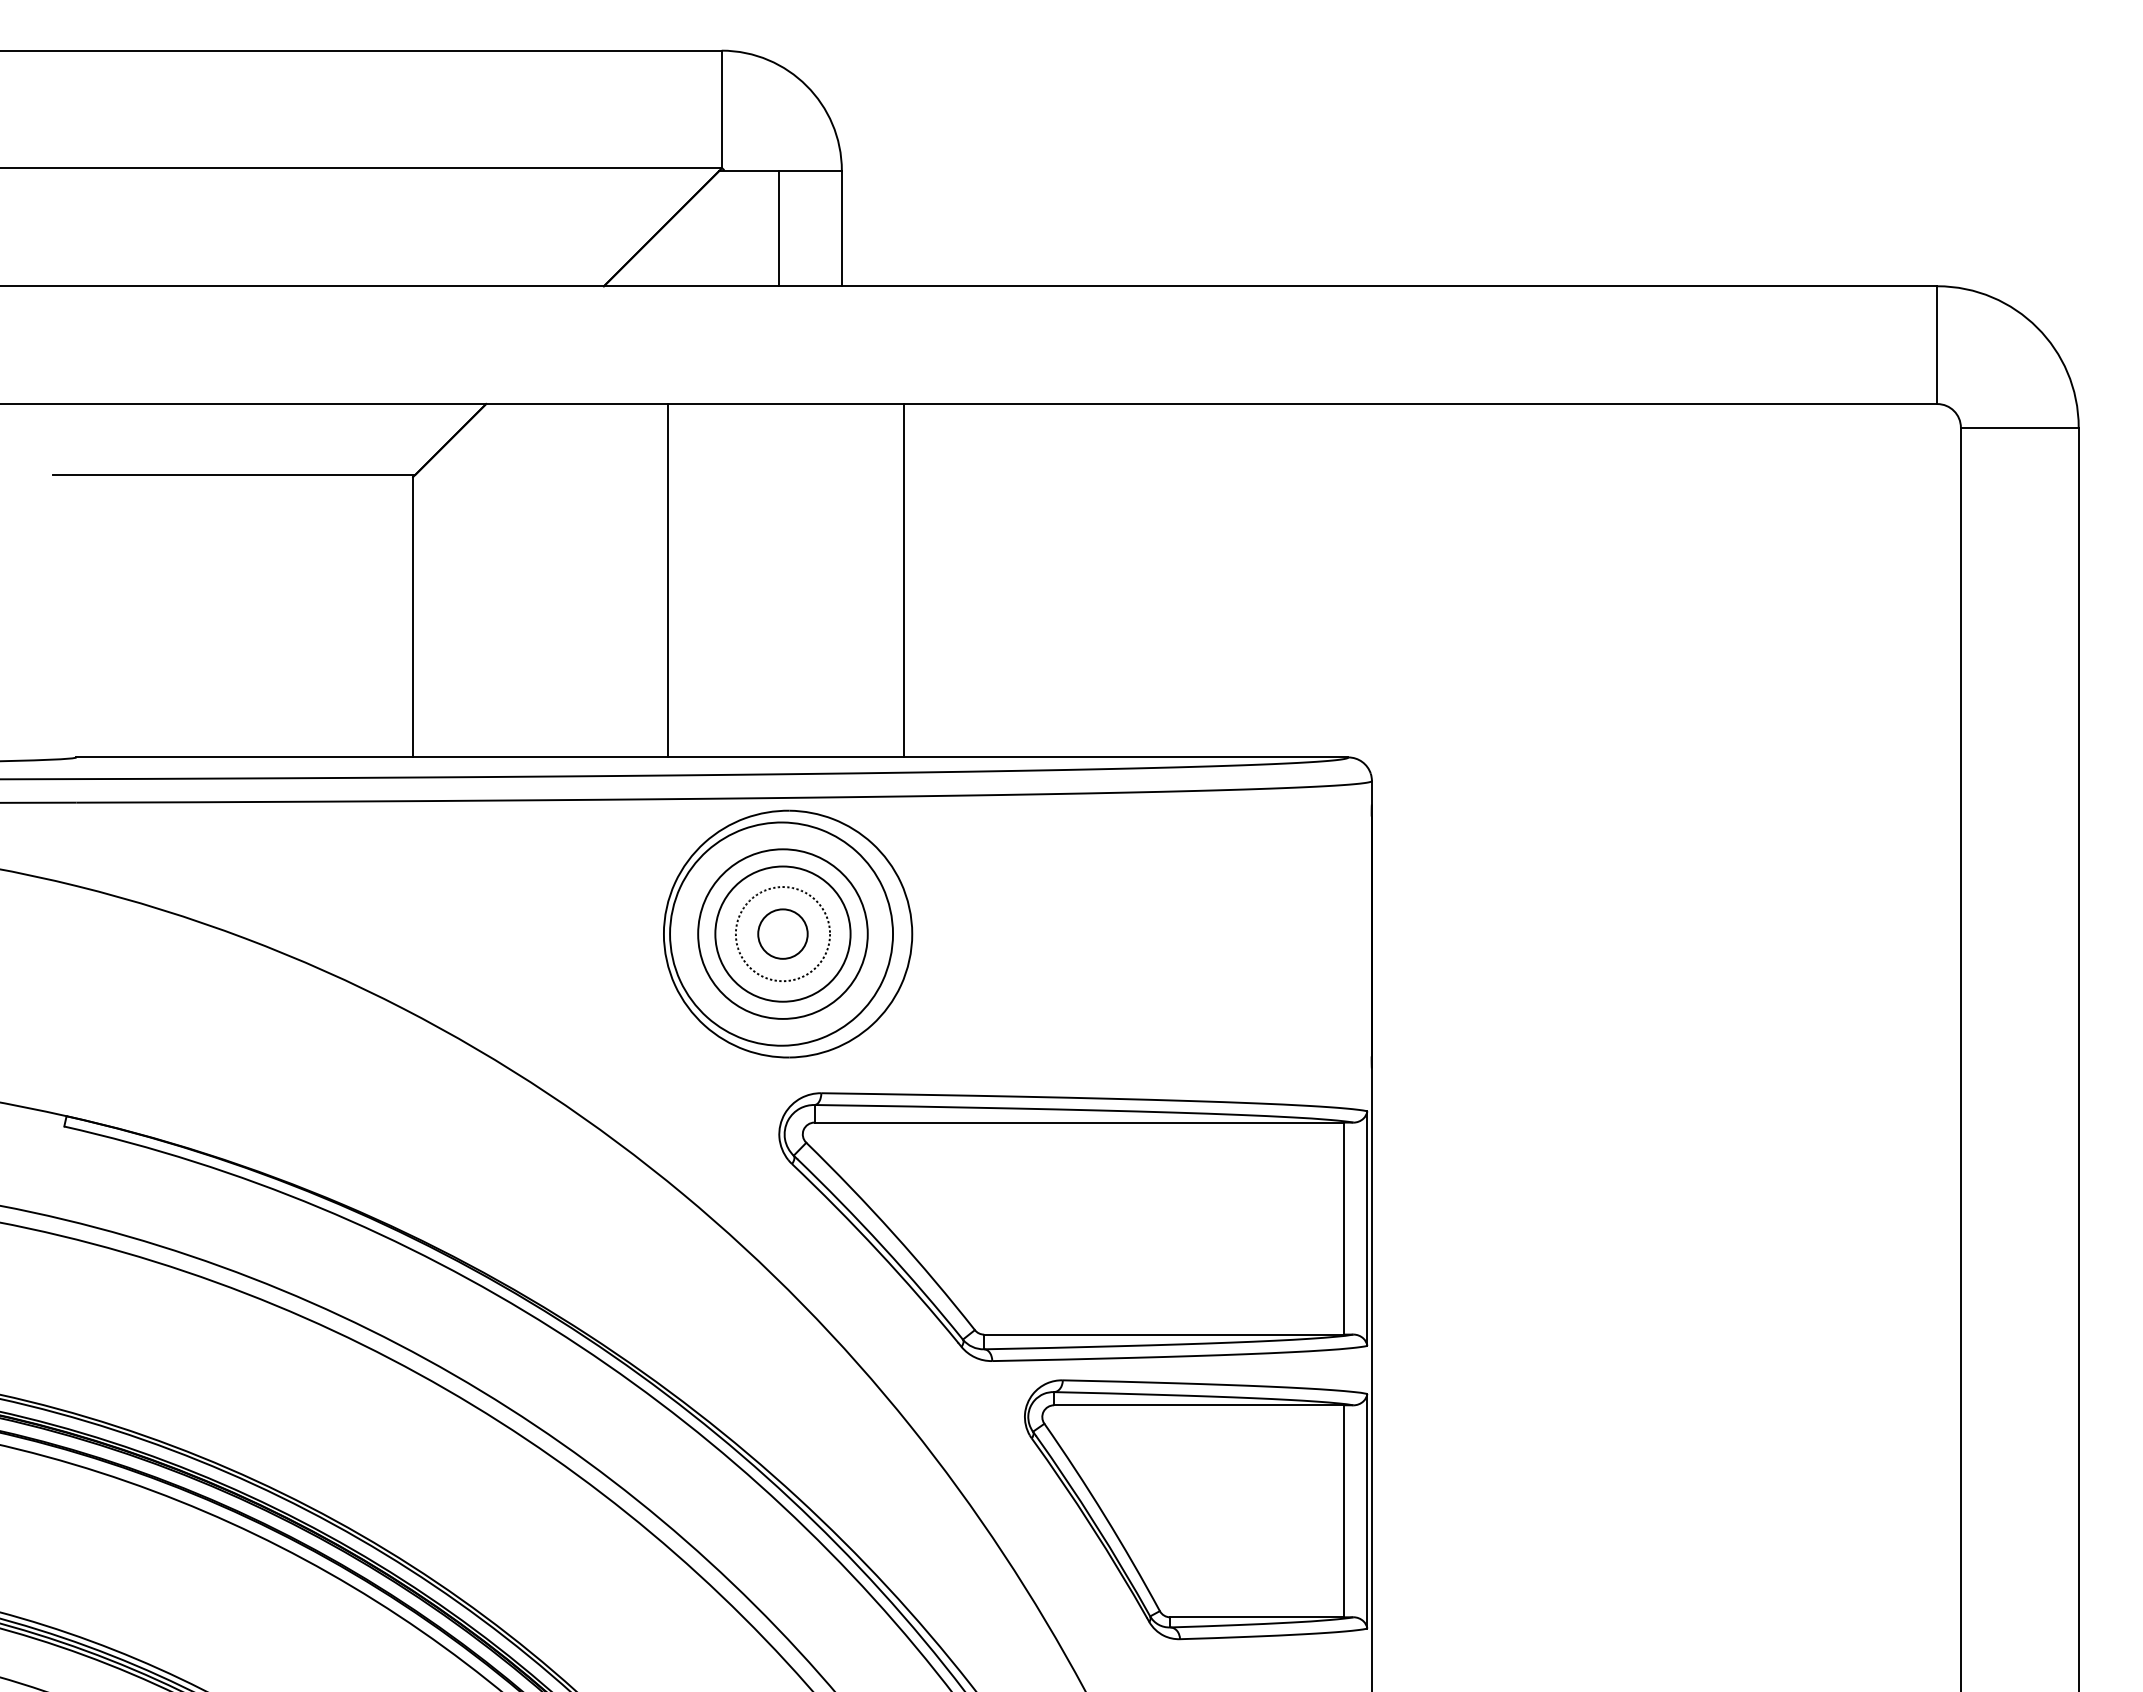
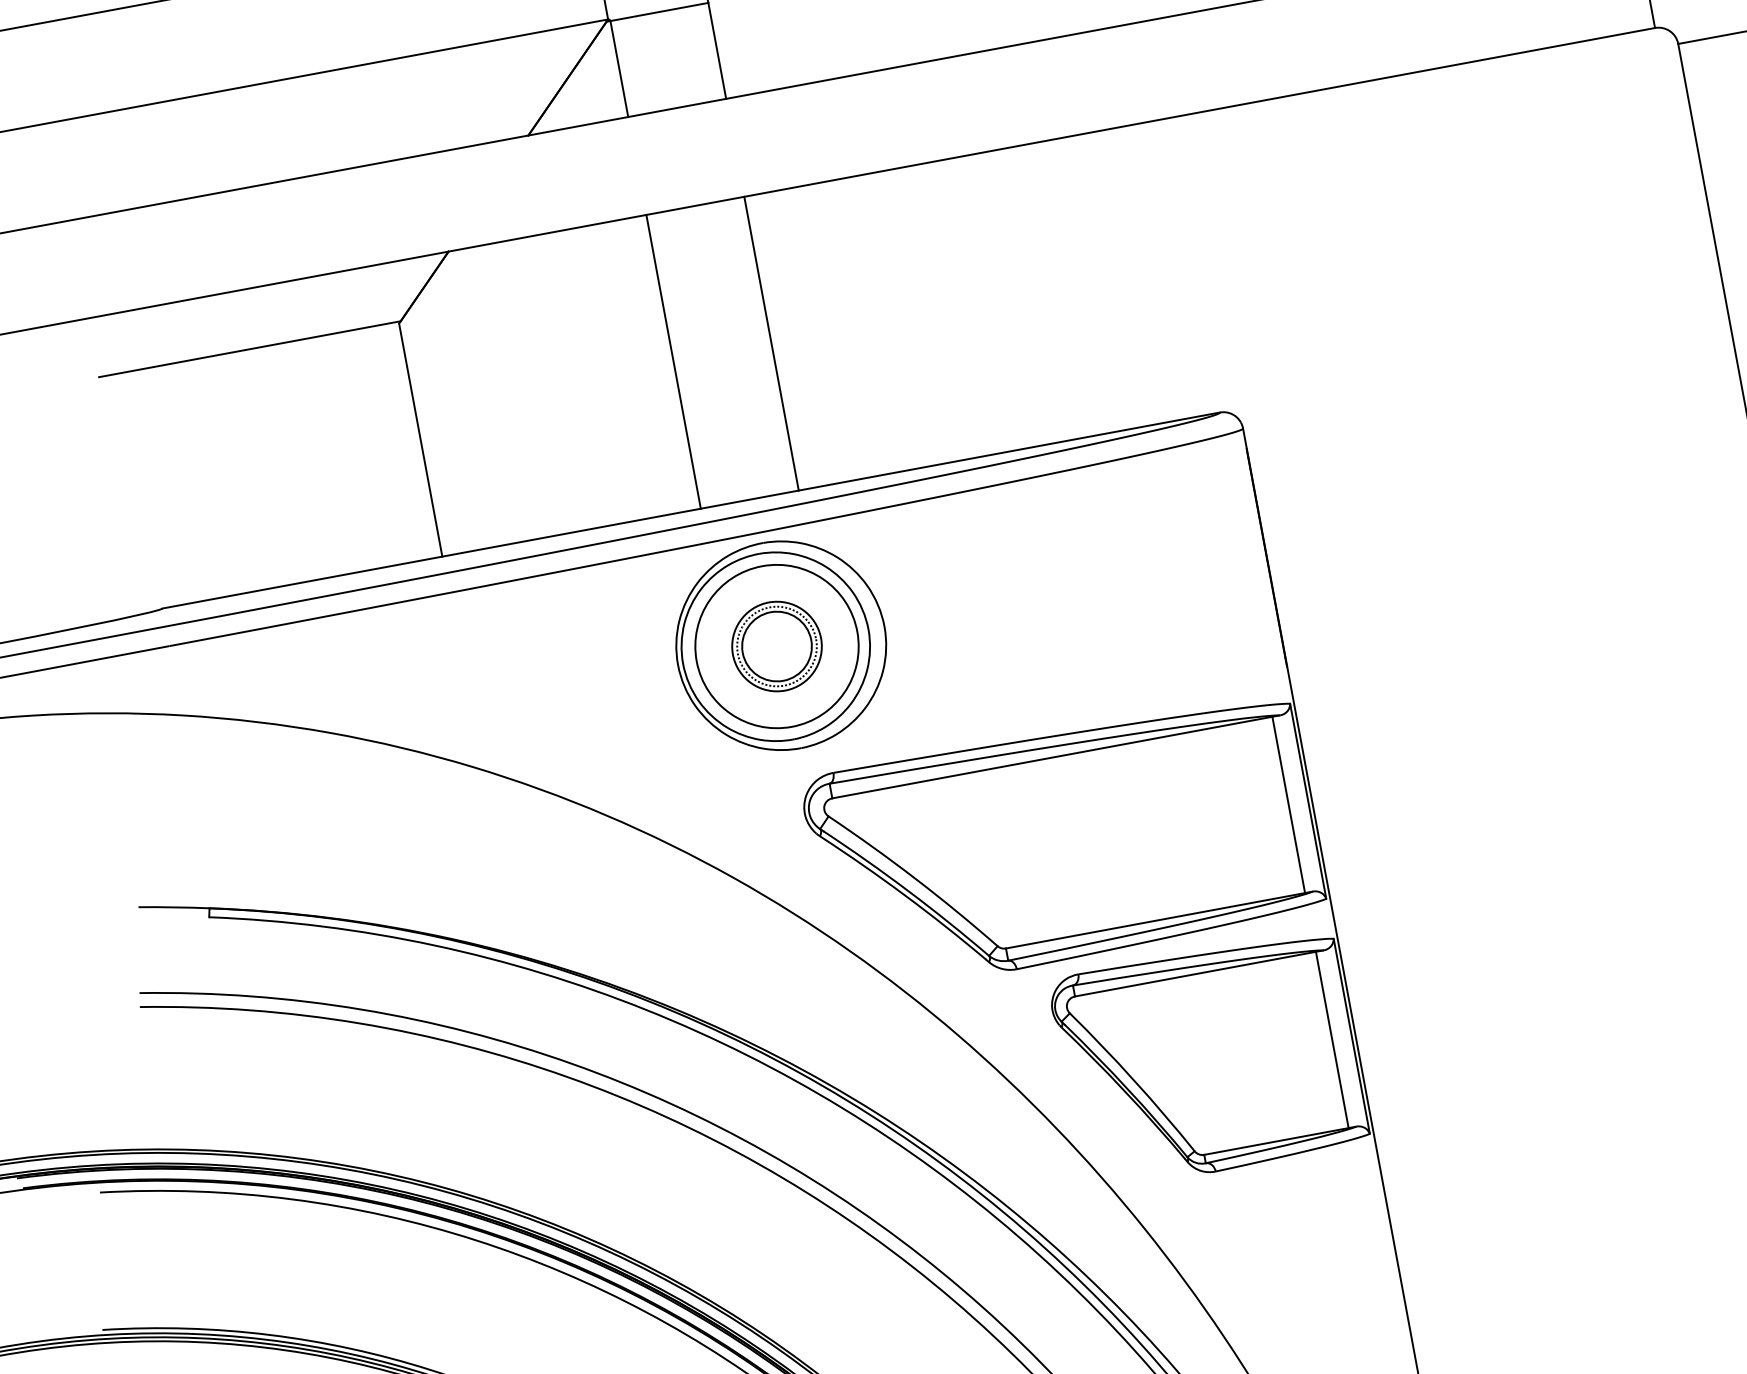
line: (779, 228) -> (619, 68), moved
line: (668, 580) -> (673, 361), moved
line: (903, 580) -> (771, 343), moved
circle: (782, 933) -> (776, 646), size x1.43
circle: (782, 933) -> (776, 646), size x1.67
circle: (782, 934) -> (776, 646), size x0.62

